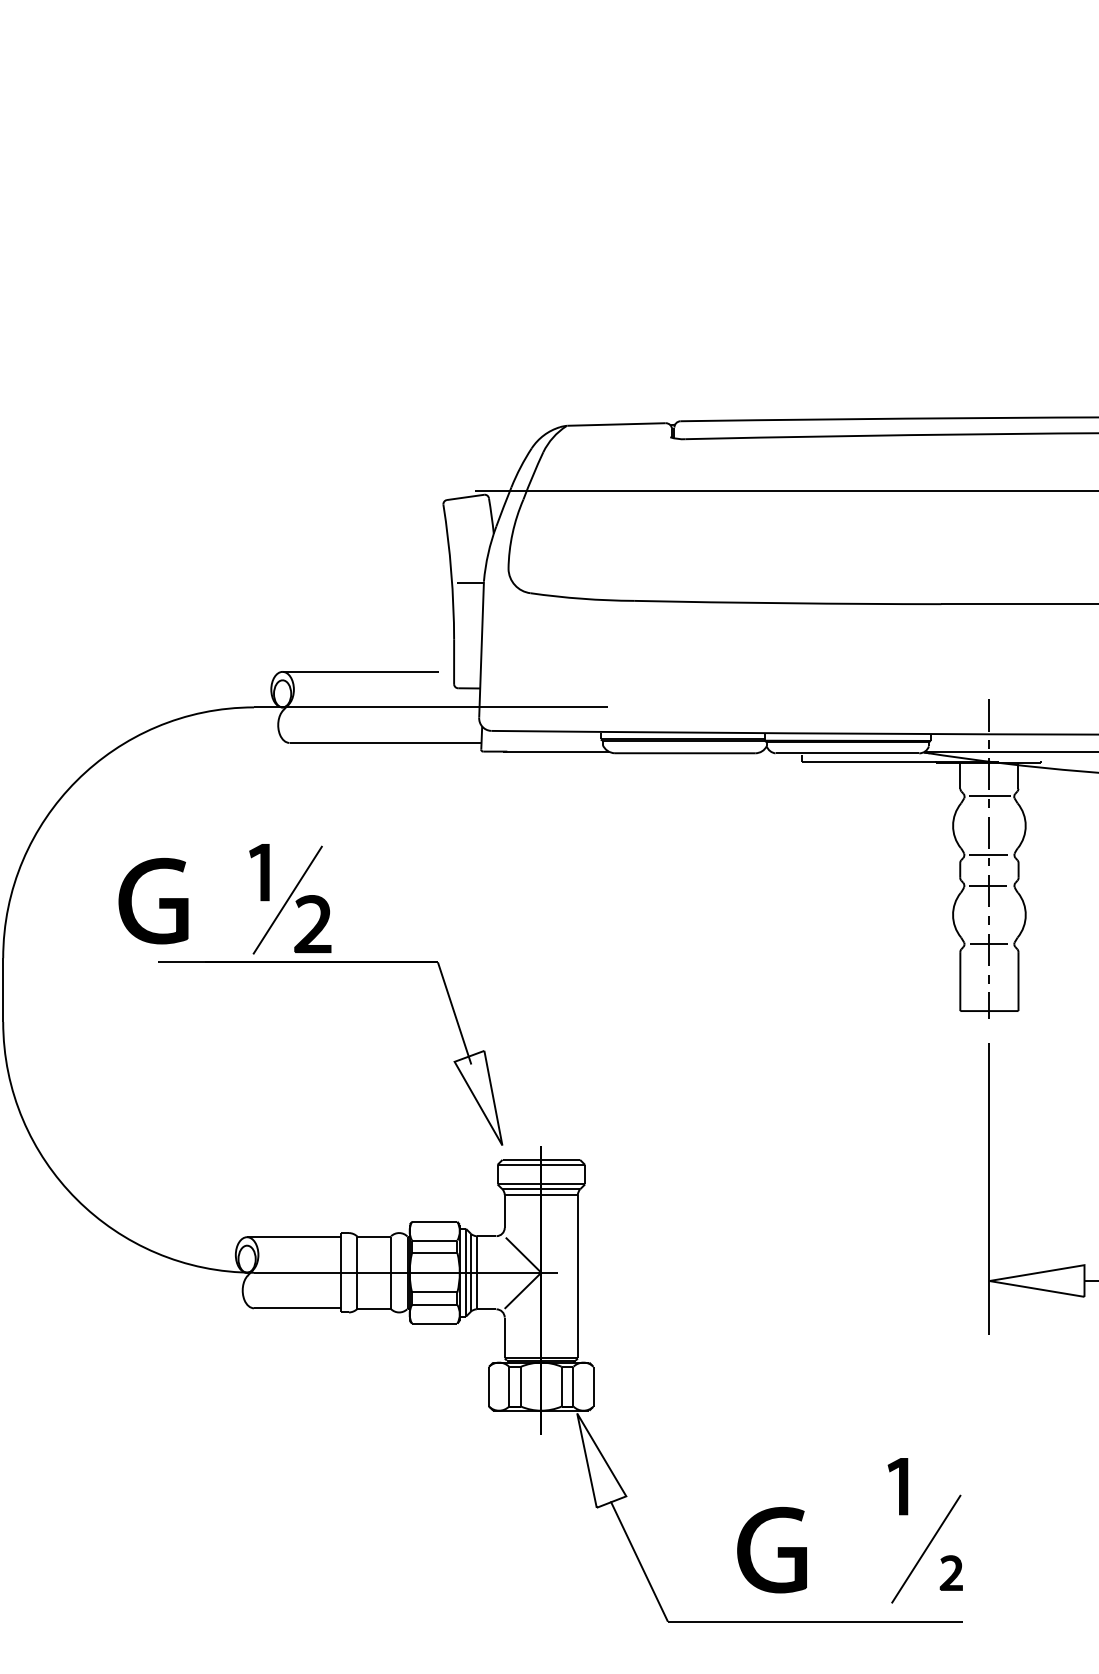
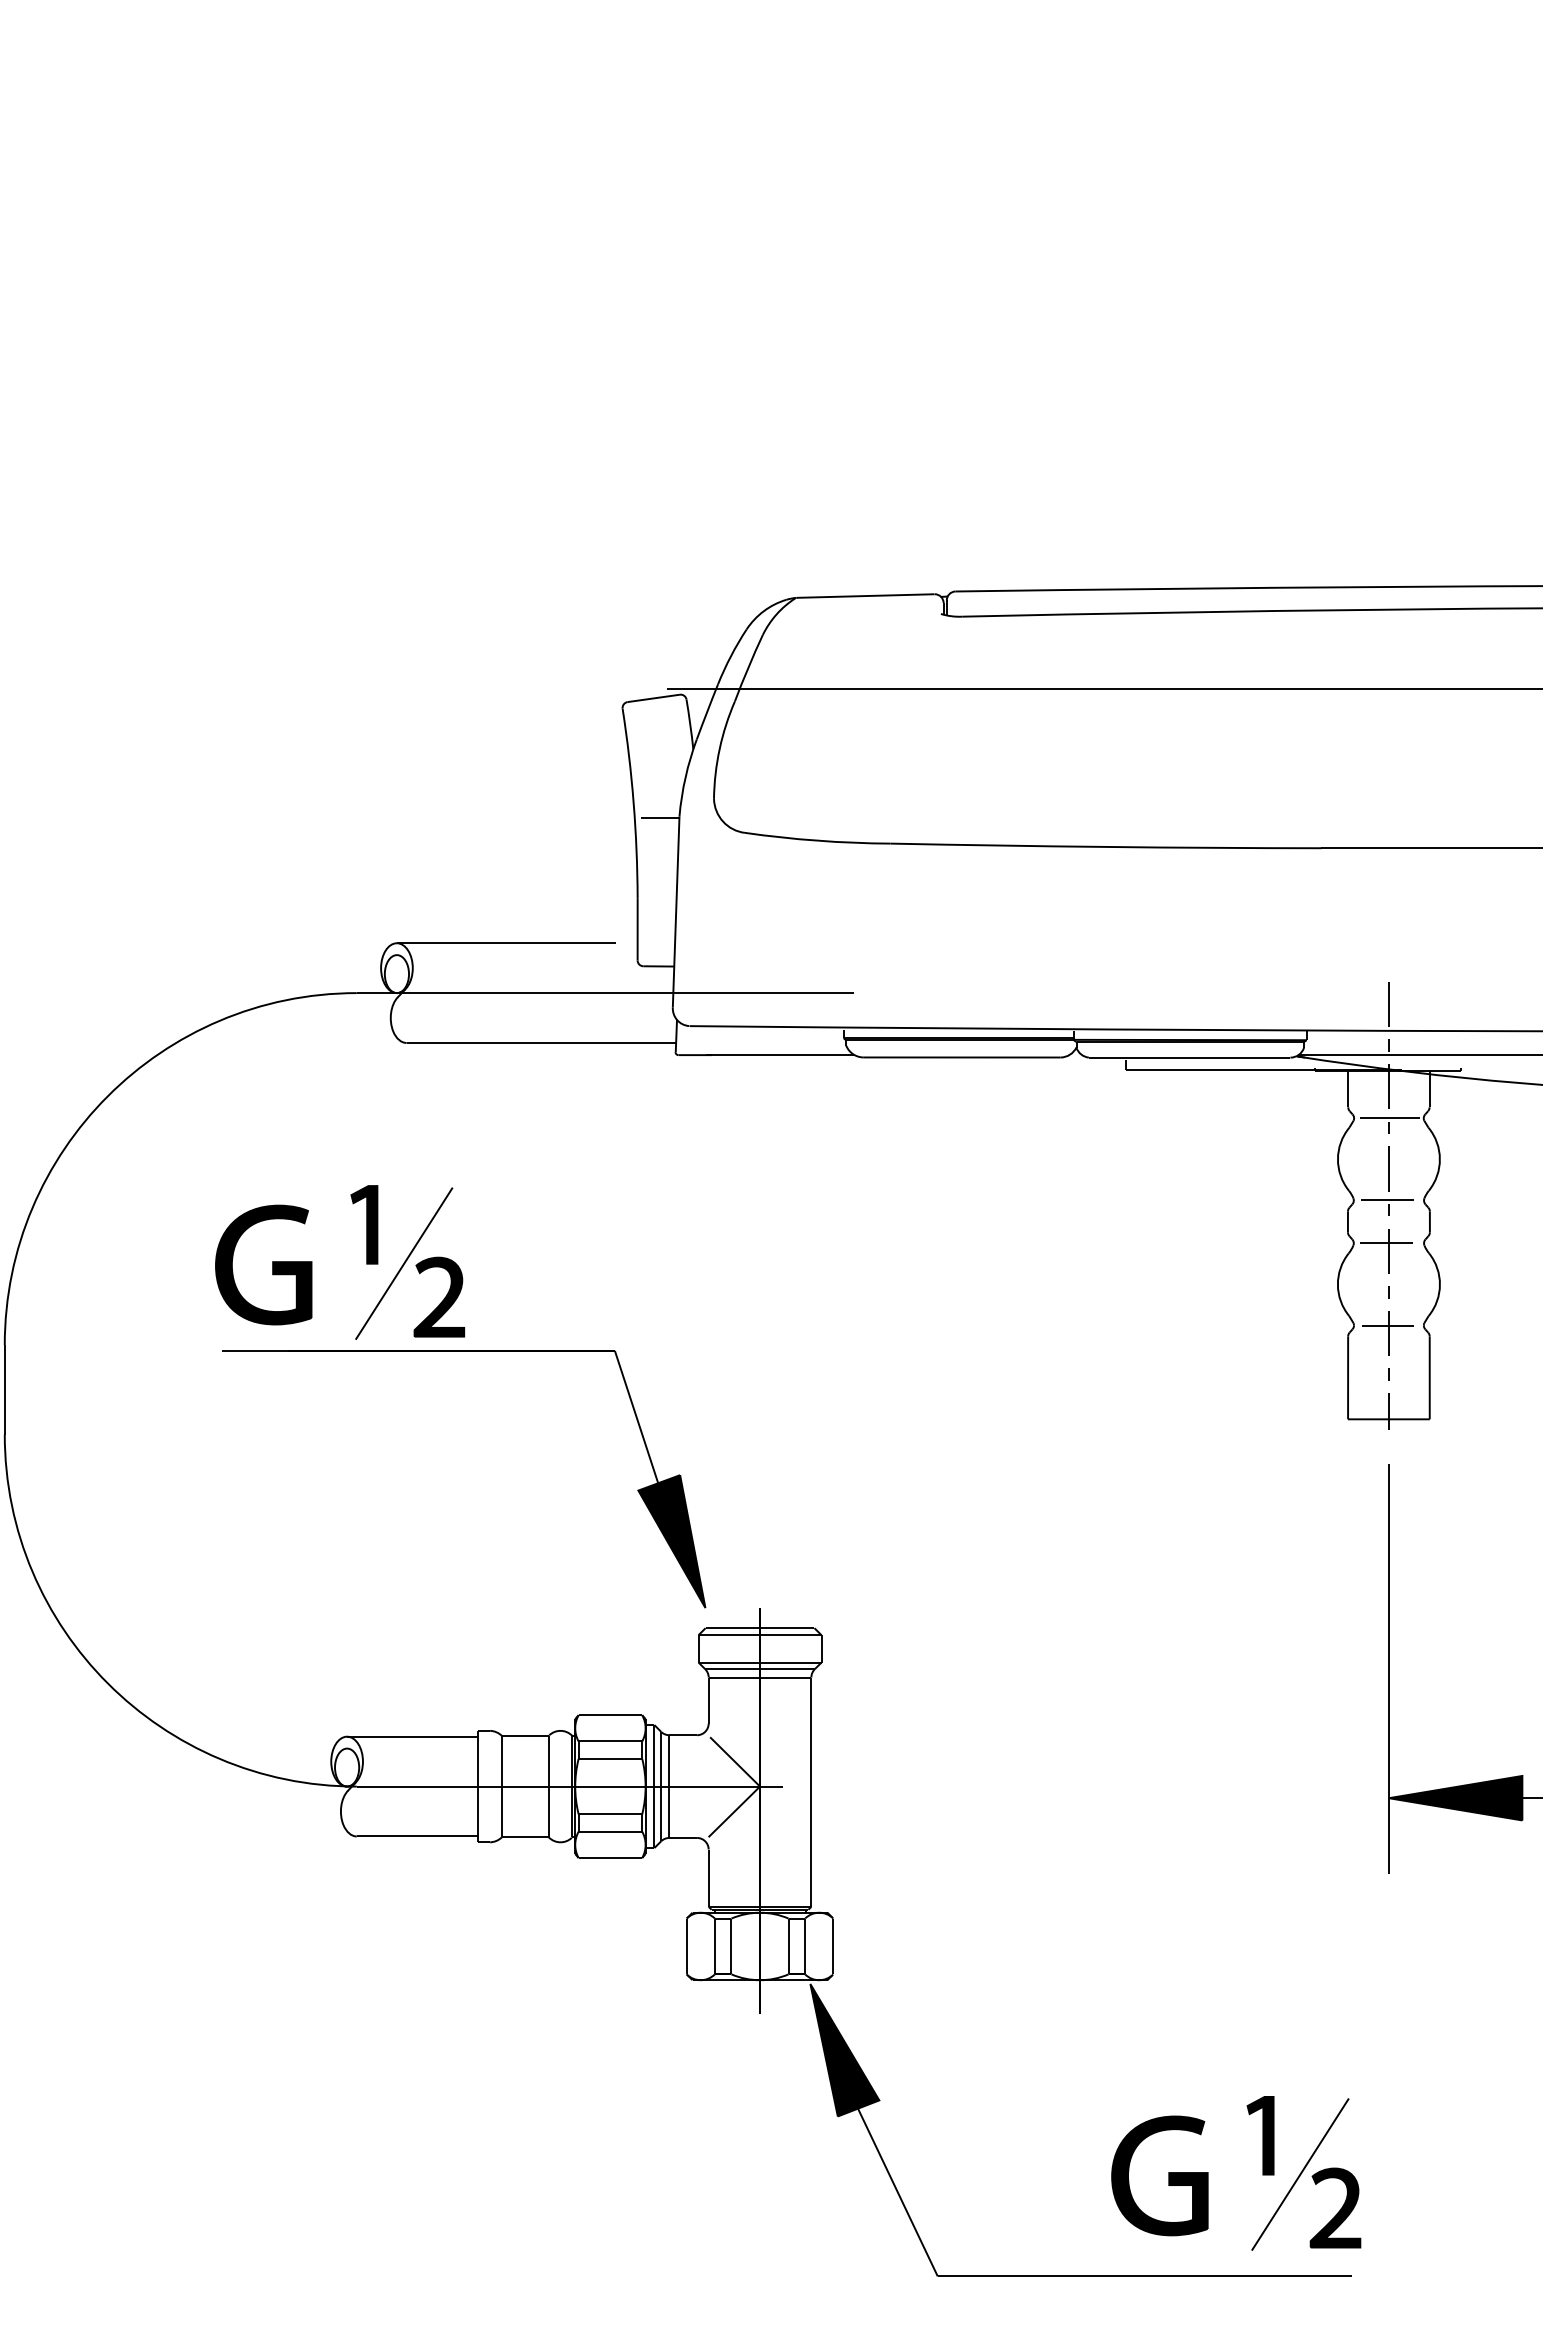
part: (159, 900) -> (272, 1264), moved
fill: (478, 1098) -> (671, 1541), added
fill: (1036, 1280) -> (1455, 1797), added
fill: (601, 1460) -> (844, 2050), added
part: (897, 1486) -> (1260, 2135), moved
part: (778, 1549) -> (1168, 2175), moved
part: (951, 1572) -> (1335, 2207), size x1.67

